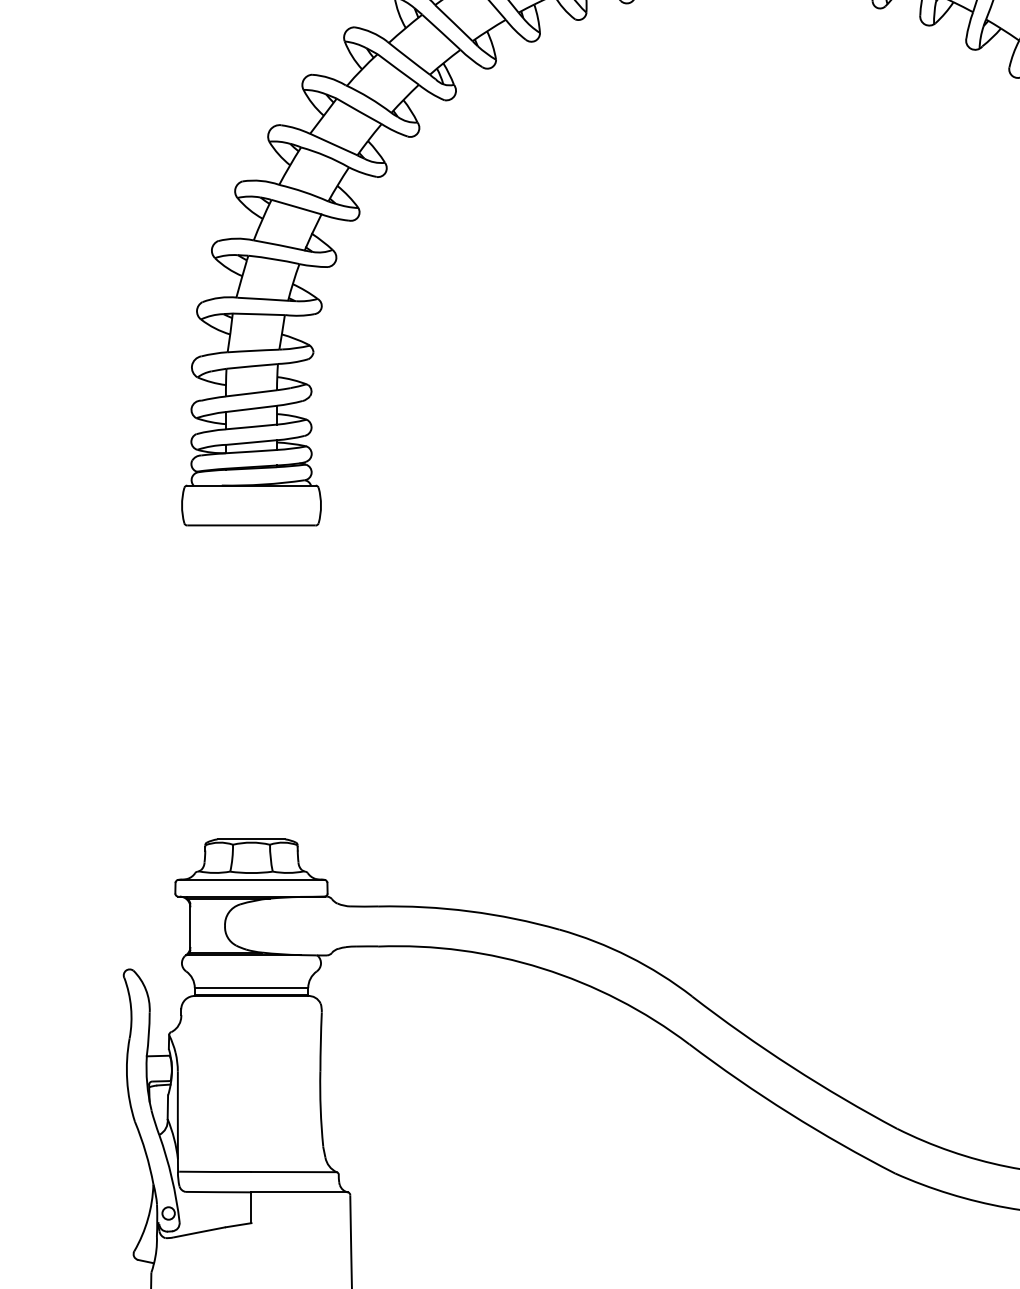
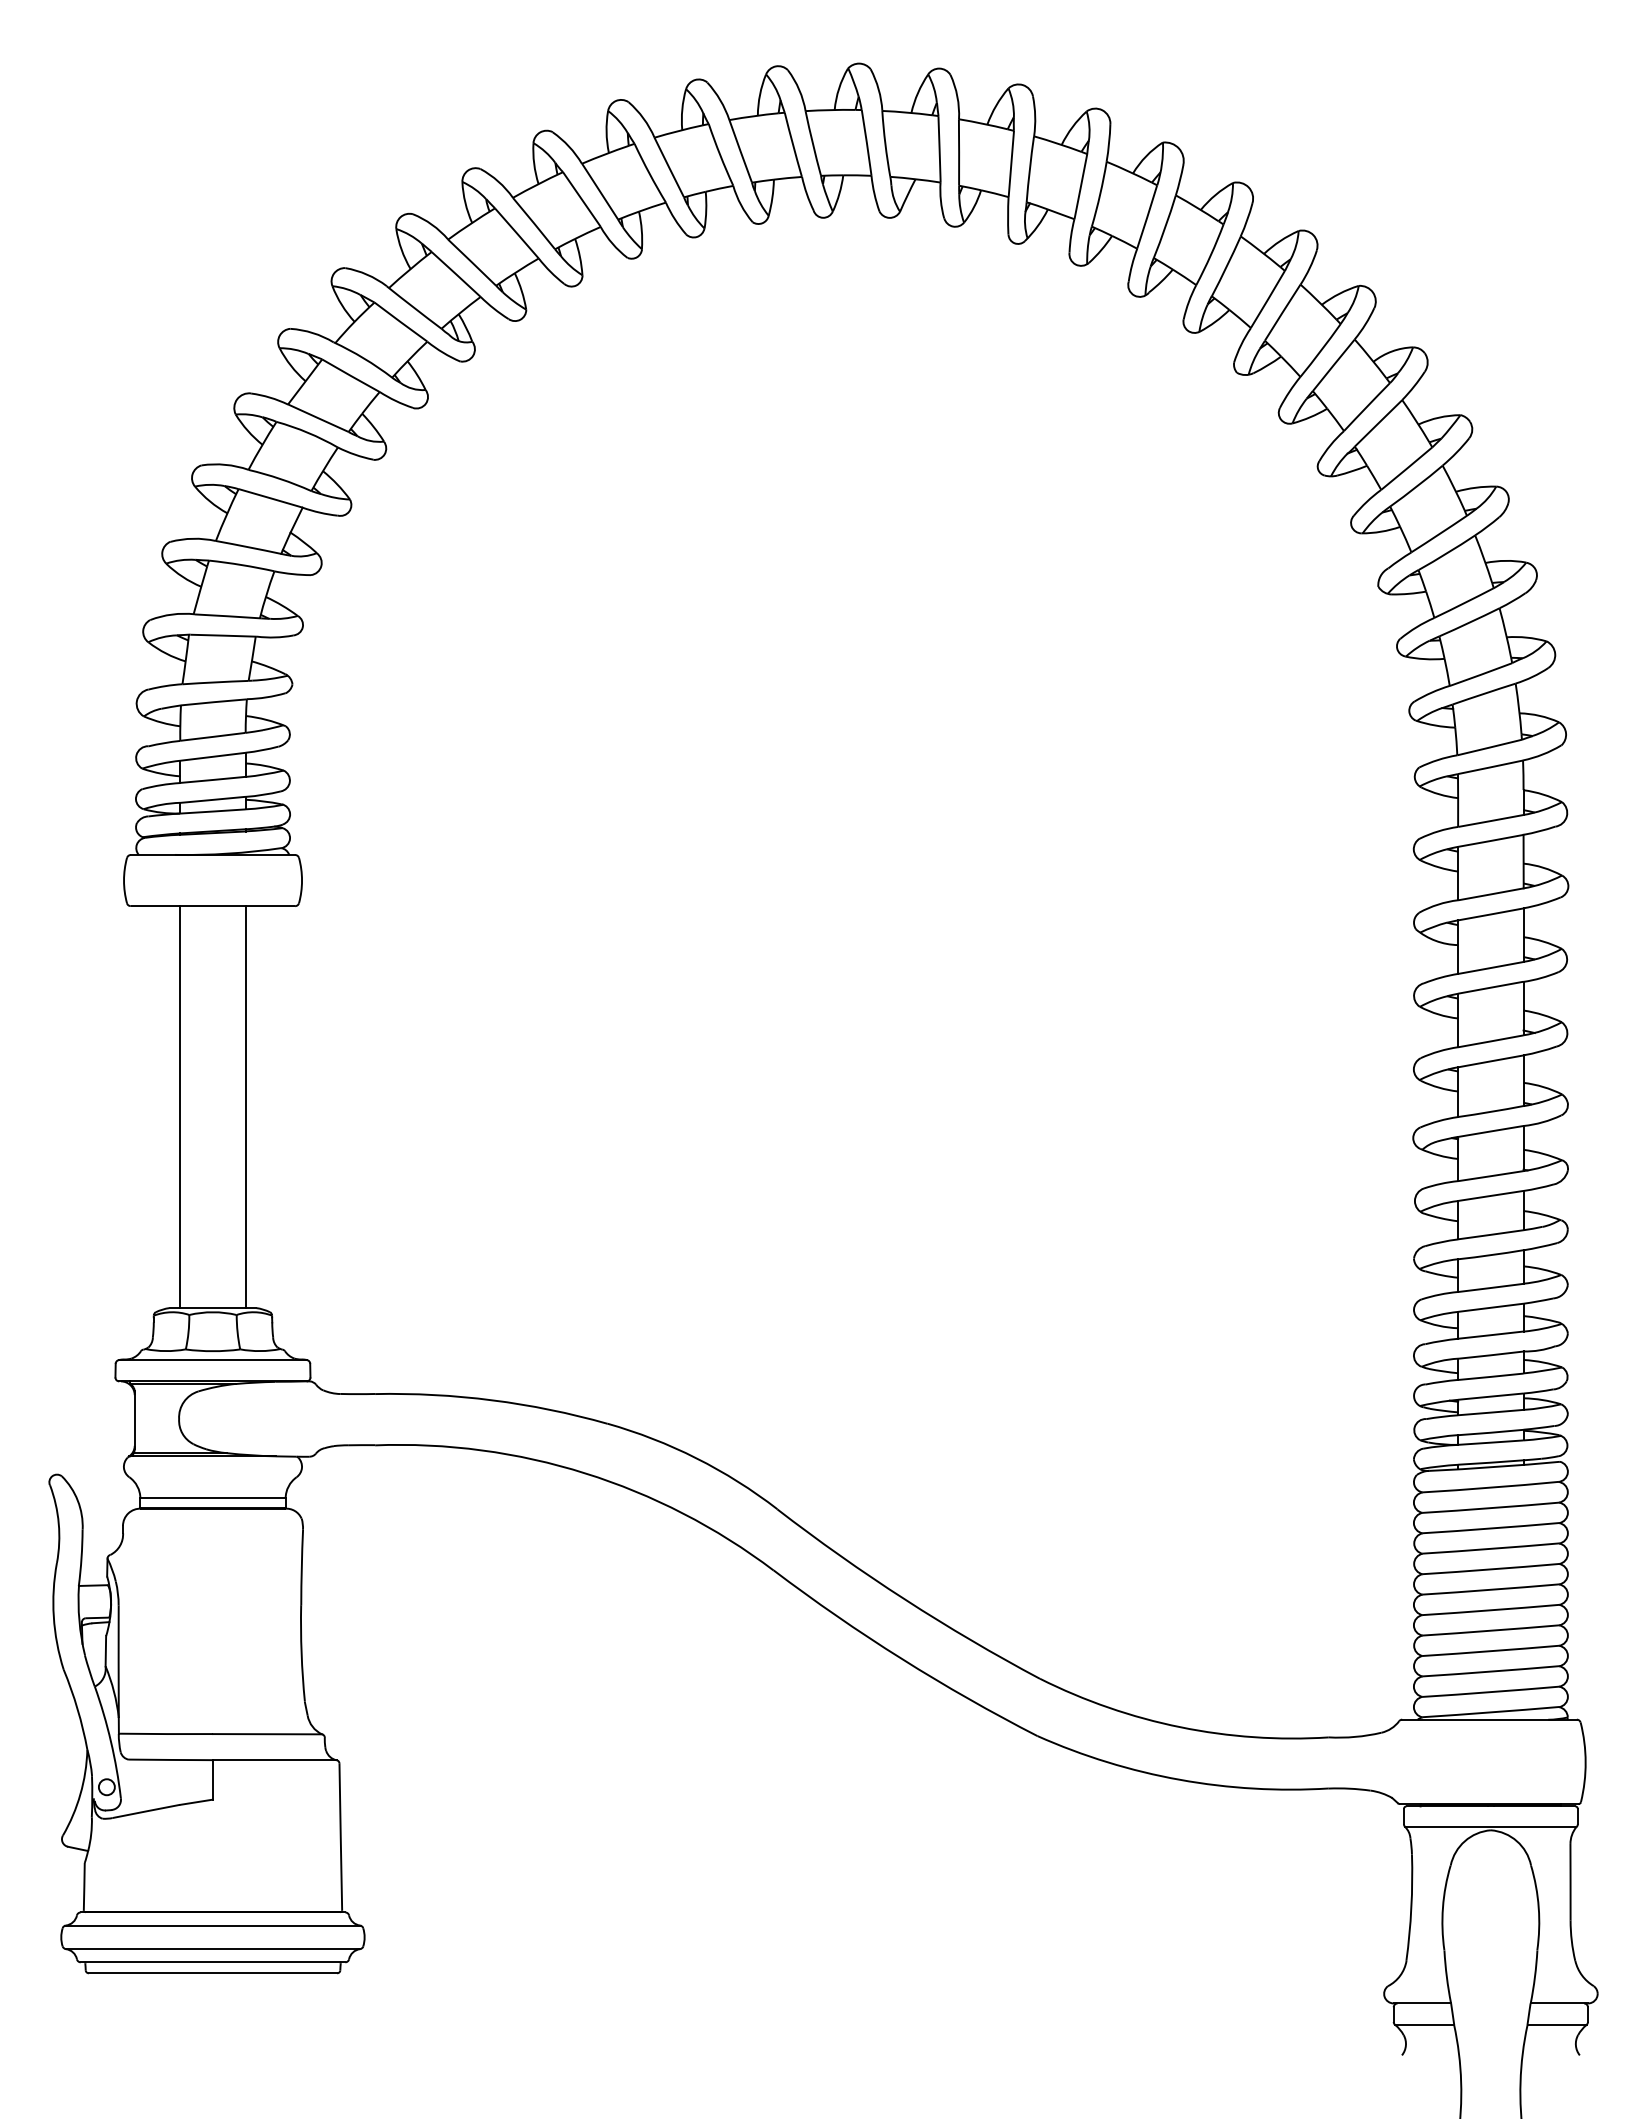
line: (226, 682) -> (180, 1107), added
line: (276, 682) -> (245, 1107), added

